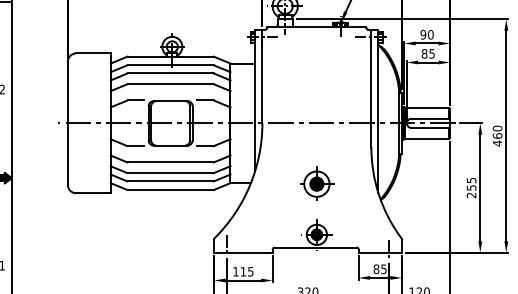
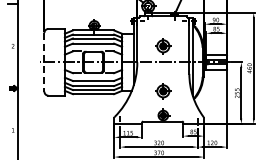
part: (317, 90) -> (163, 46), added
line: (67, 123) -> (44, 62), solid -> dashed

